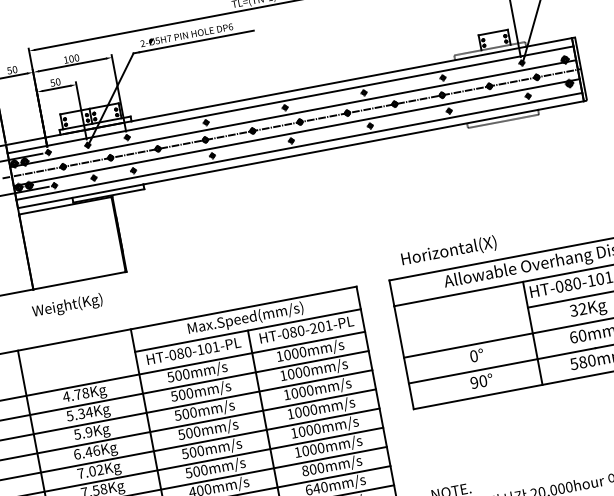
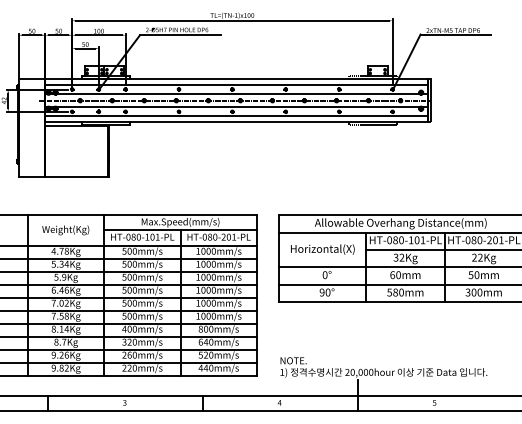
text: (448, 251) -> (322, 249), moved
text: (67, 306) -> (65, 230), moved

